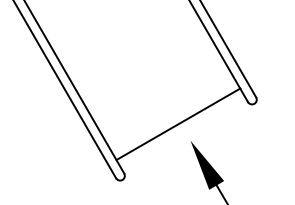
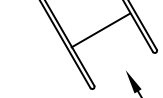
line: (177, 124) -> (100, 30), moved

